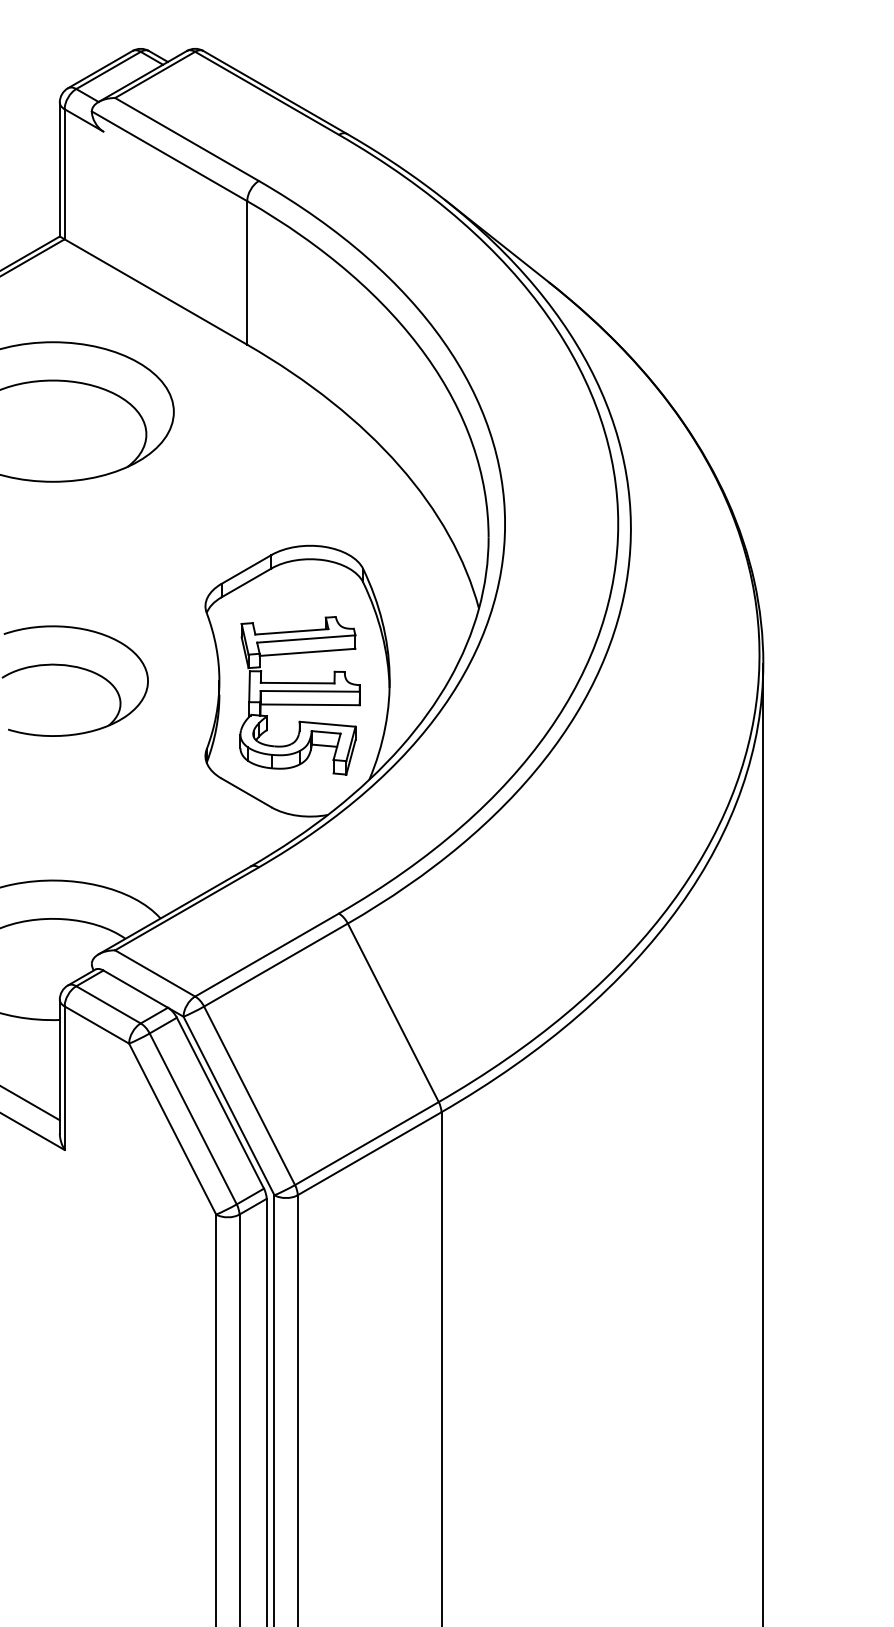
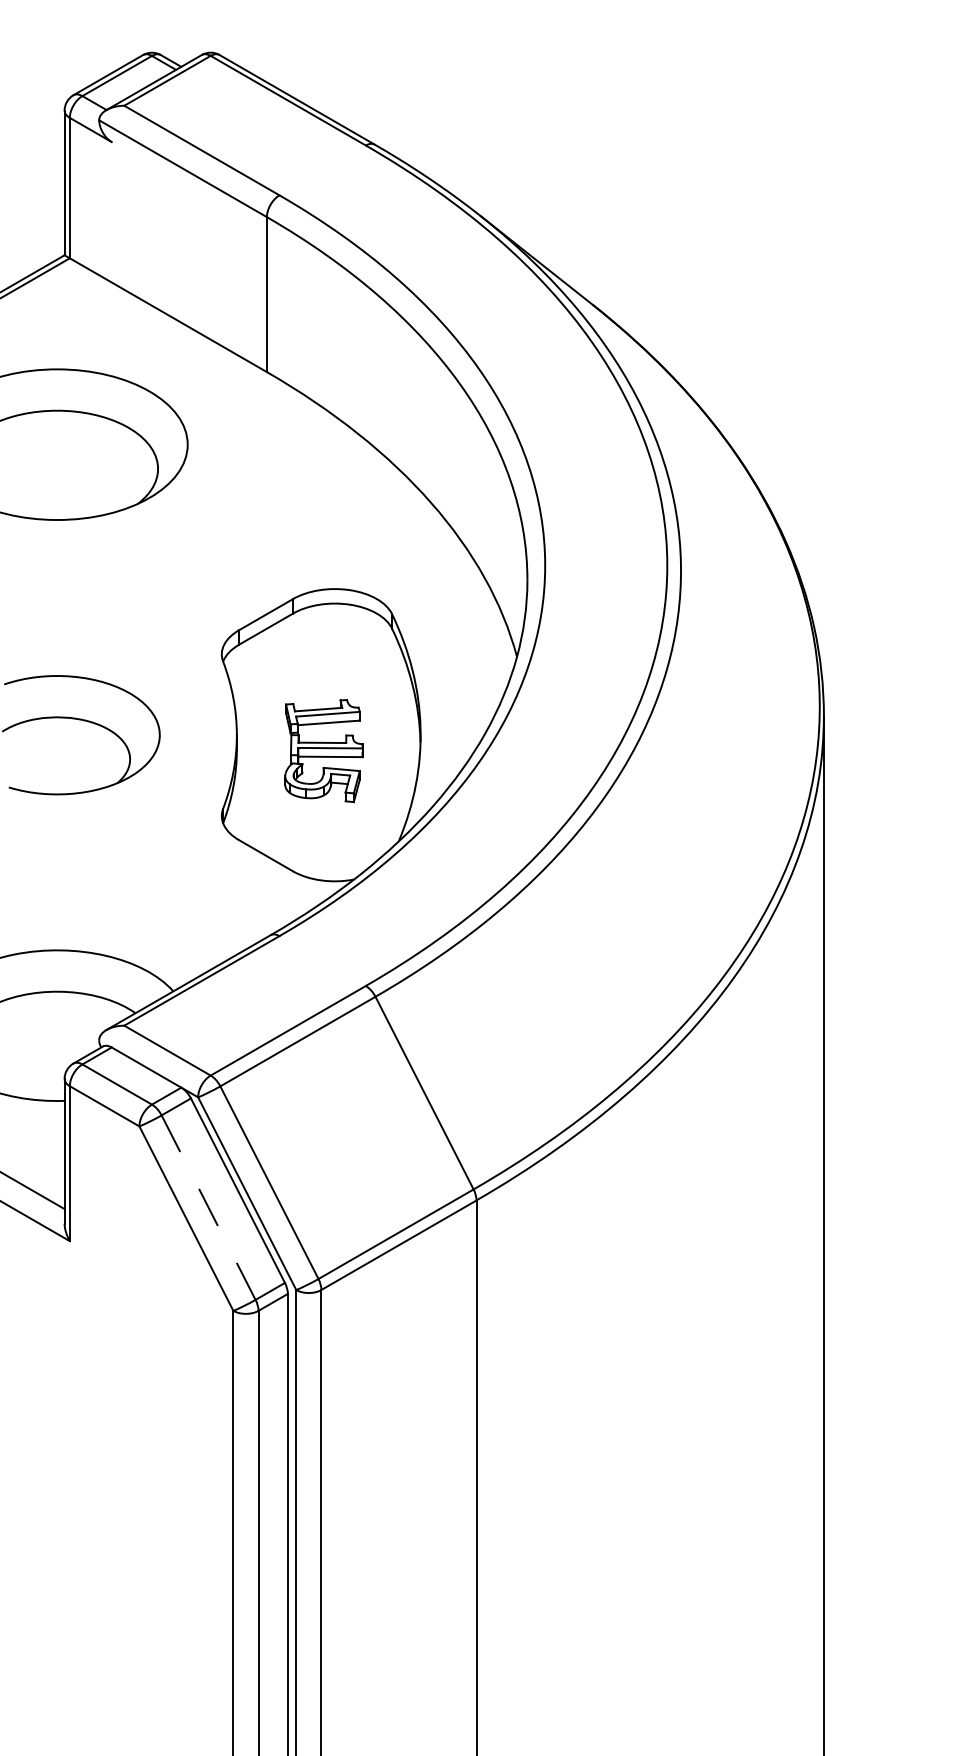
part: (299, 695) -> (323, 750), size x0.6
line: (193, 1118) -> (208, 1207), solid -> dashed

